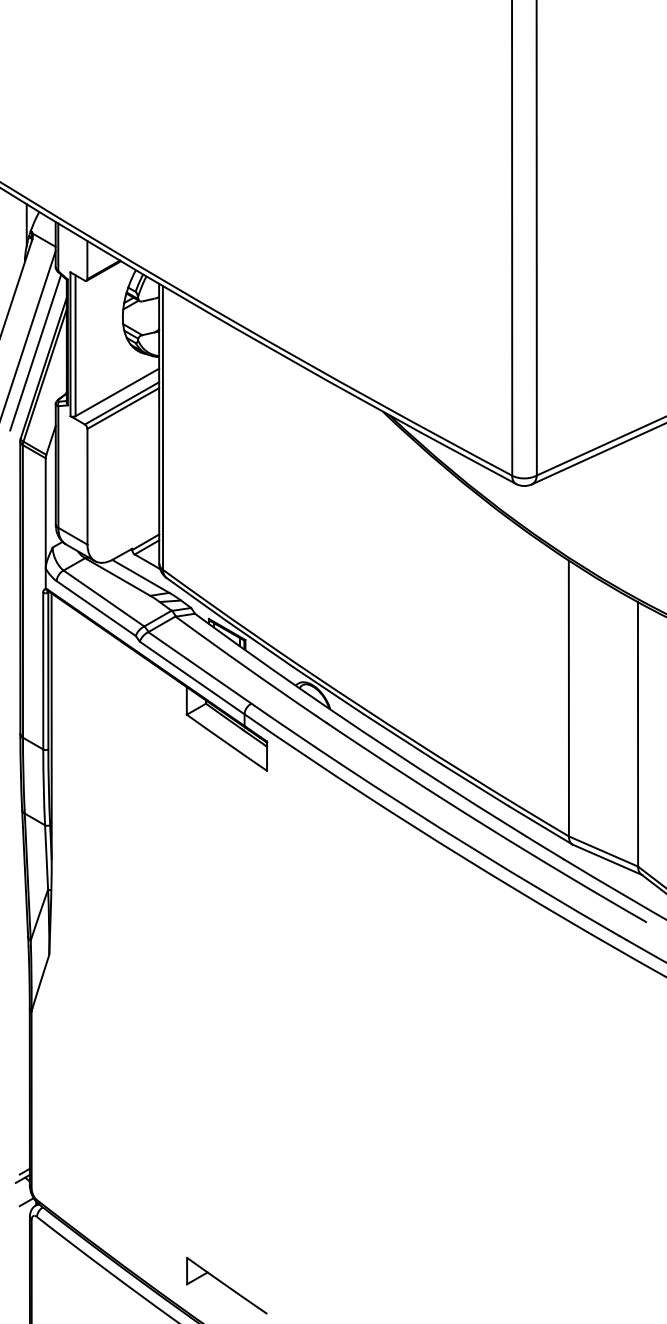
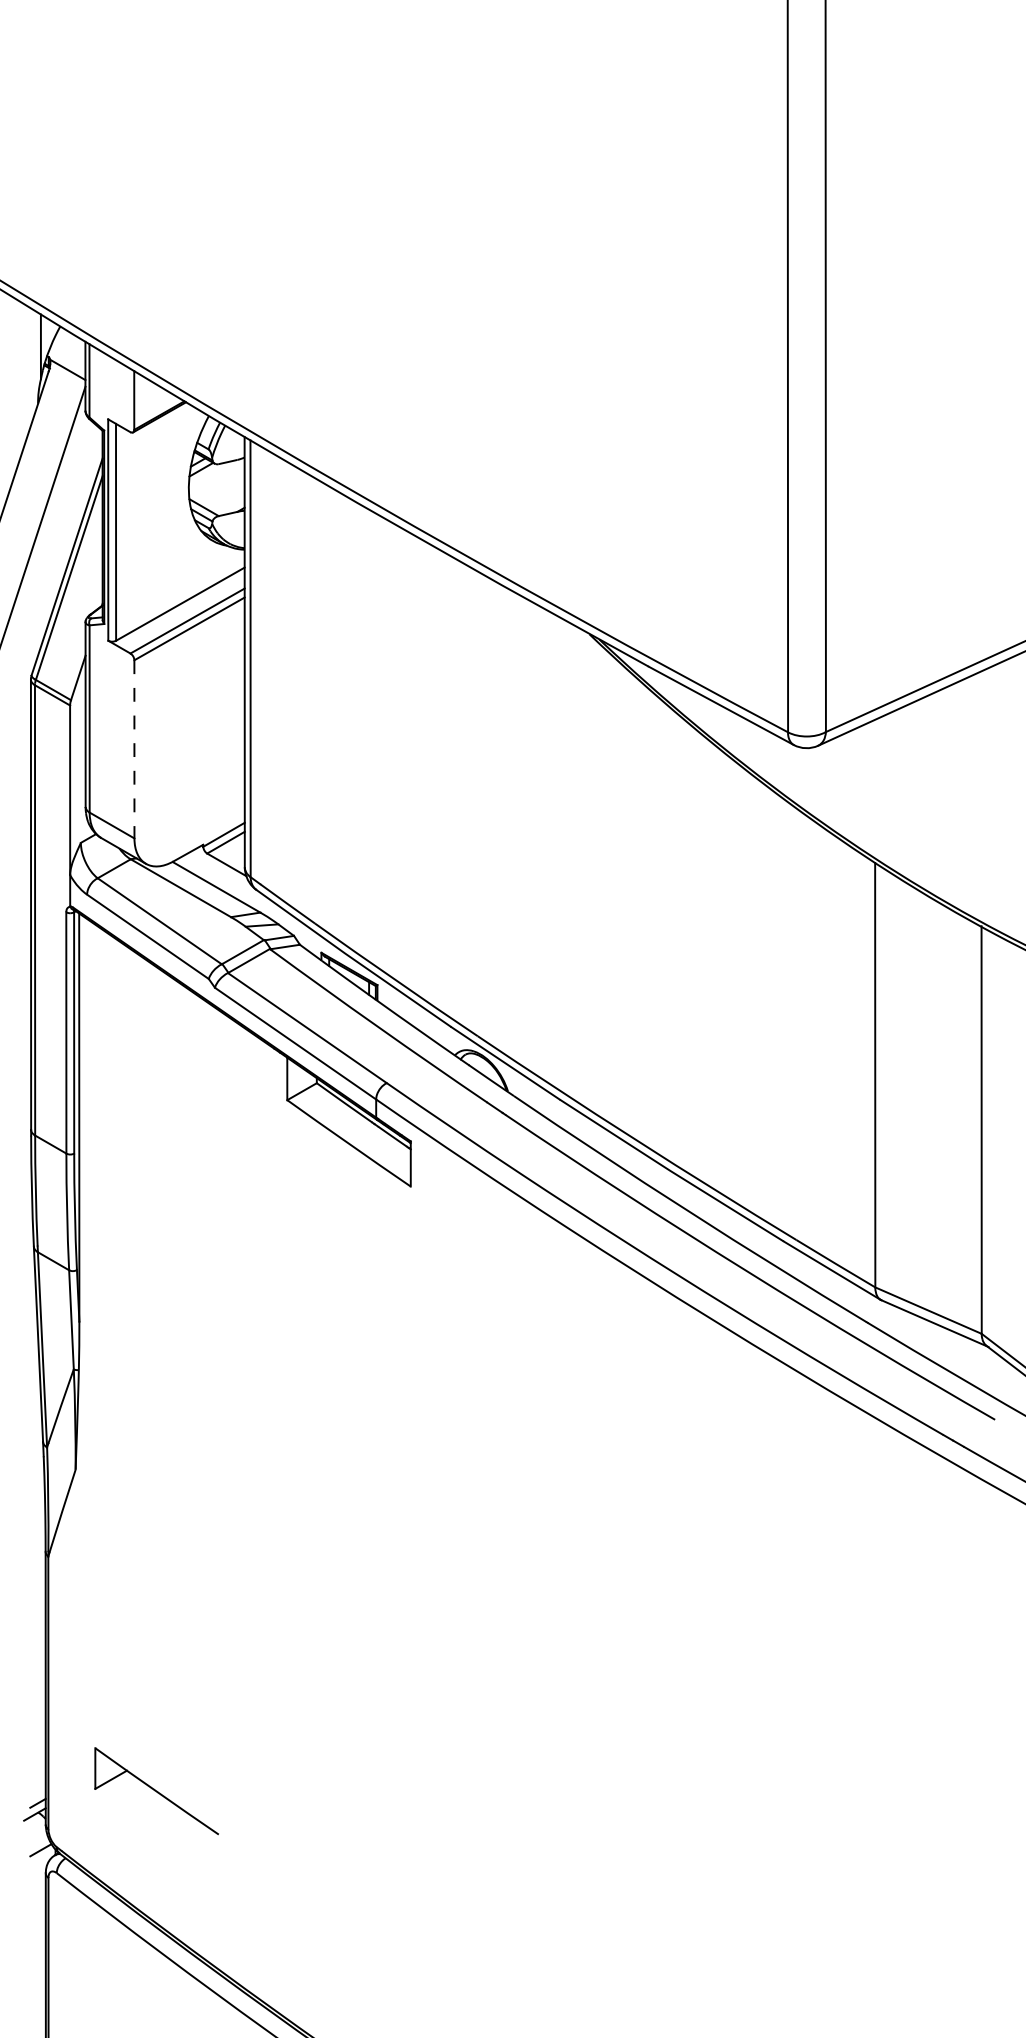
line: (35, 352) -> (54, 542), removed
line: (87, 486) -> (134, 748), solid -> dashed
part: (226, 1285) -> (155, 1790), moved

